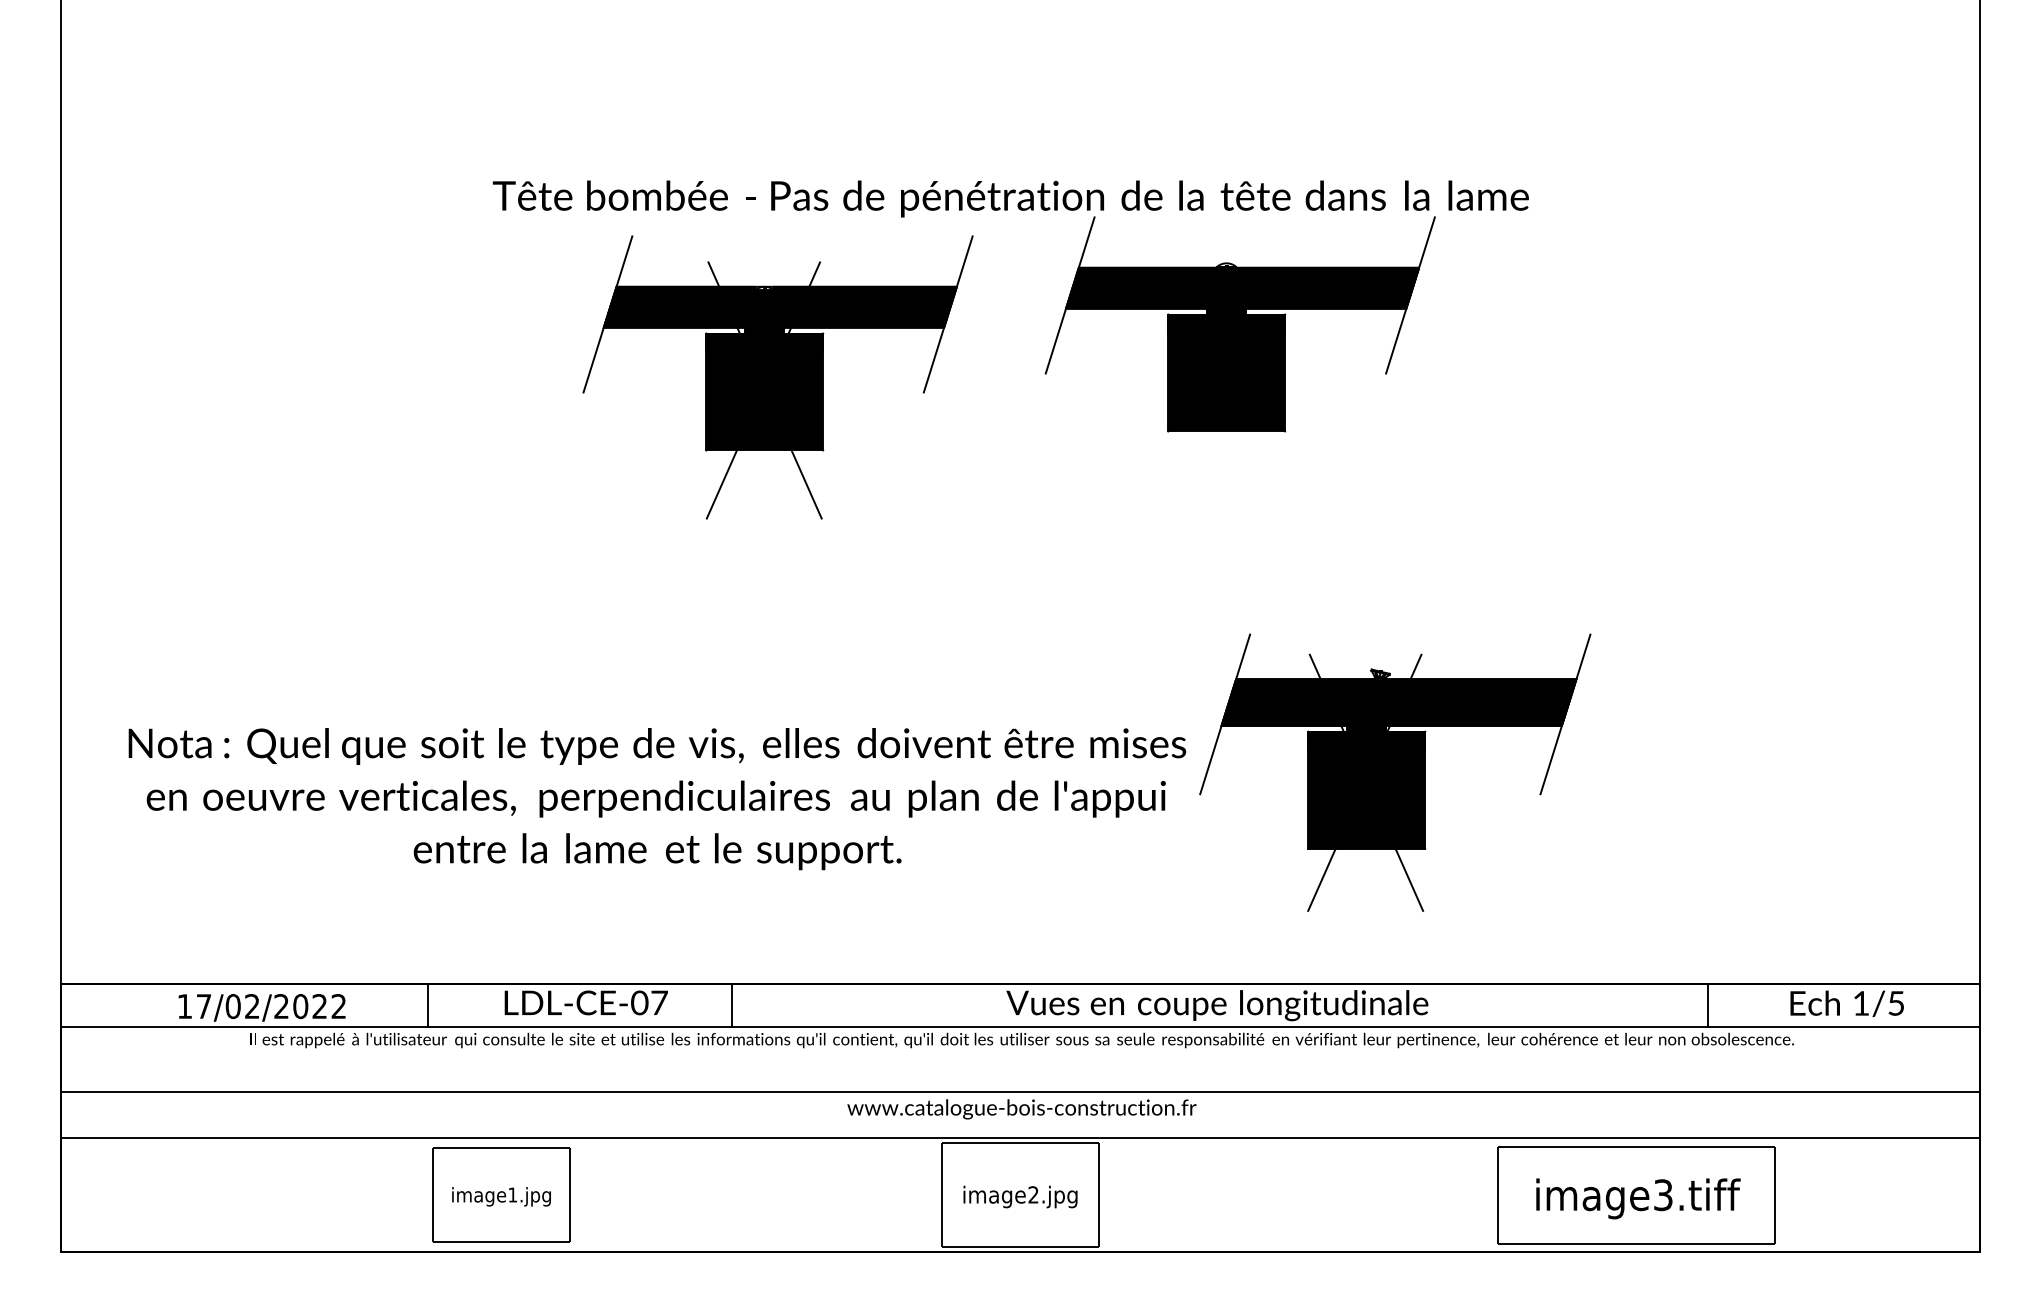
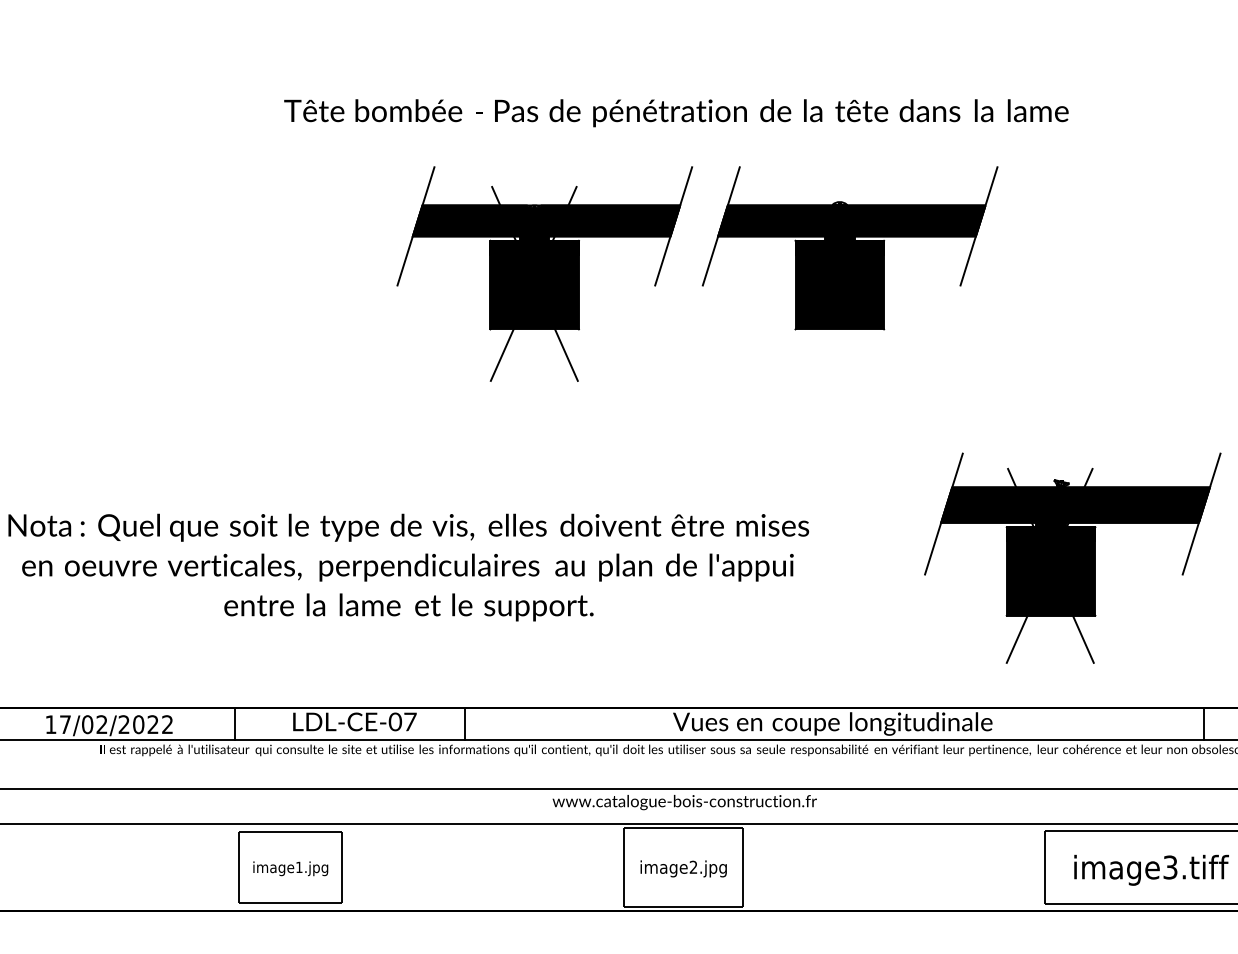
part: (1239, 324) -> (849, 248), moved
part: (777, 377) -> (544, 274), moved
part: (1395, 772) -> (1072, 558), moved

